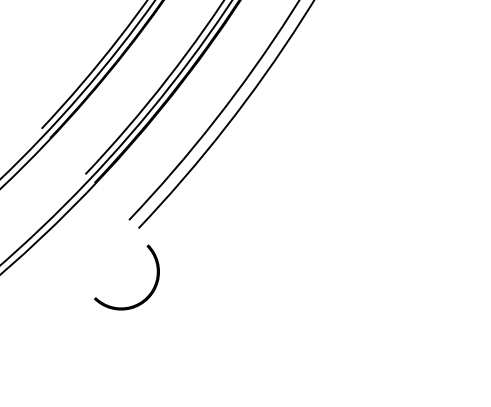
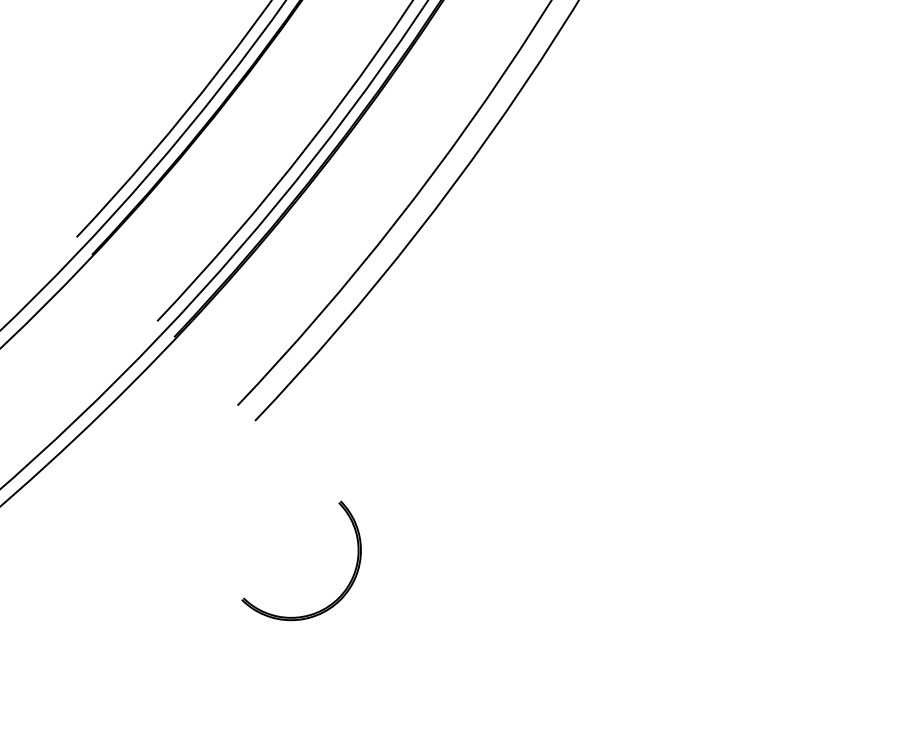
part: (146, 296) -> (337, 596), moved

